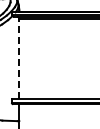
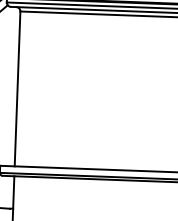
line: (19, 58) -> (17, 87), dashed -> solid

